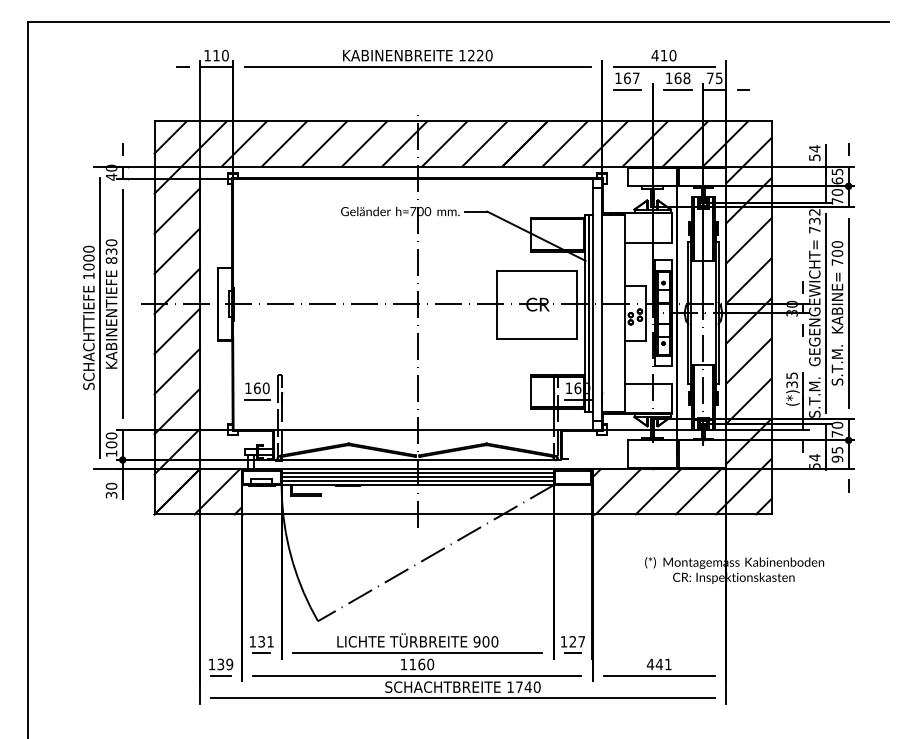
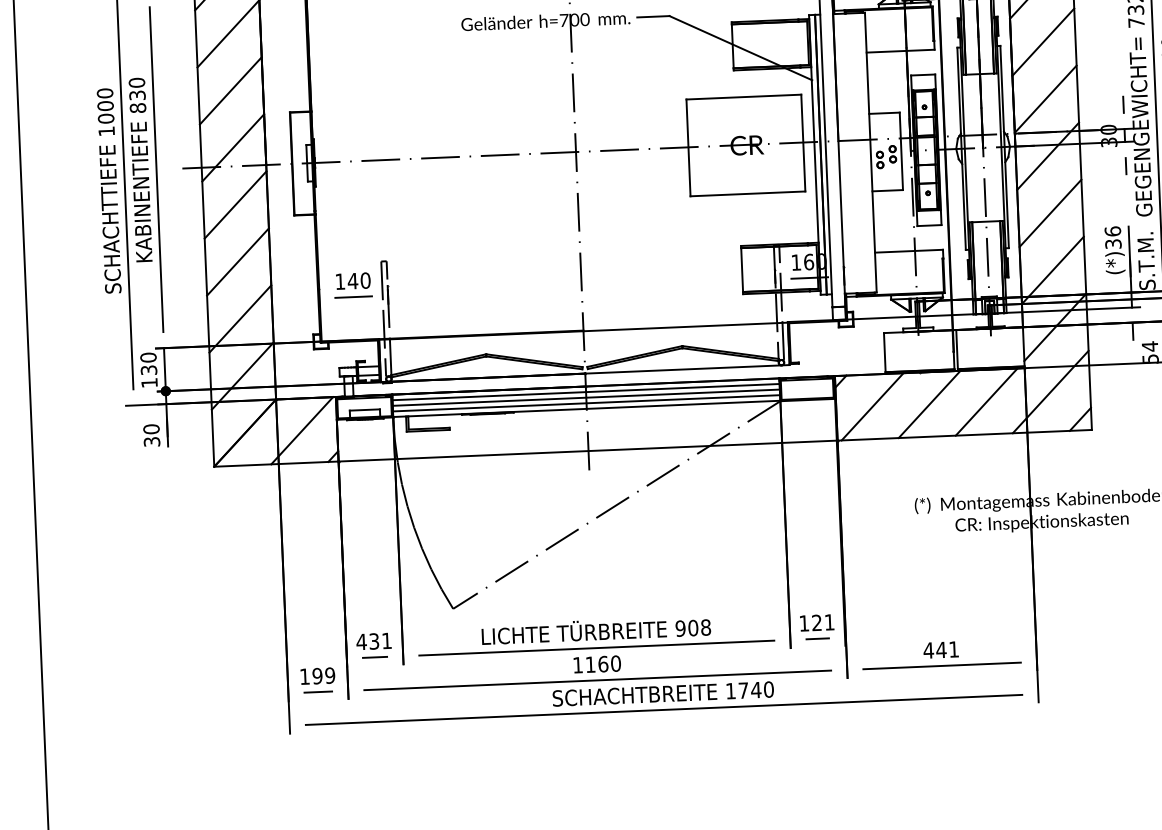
text: (791, 375) -> (1112, 231), (*)35 -> (*)36
text: (256, 388) -> (351, 281), 160 -> 140
text: (111, 444) -> (148, 369), 100 -> 130
text: (252, 641) -> (361, 641), 131 -> 431
text: (494, 641) -> (705, 627), 900 -> 908
text: (581, 641) -> (829, 621), 127 -> 121
text: (220, 664) -> (317, 676), 139 -> 199

